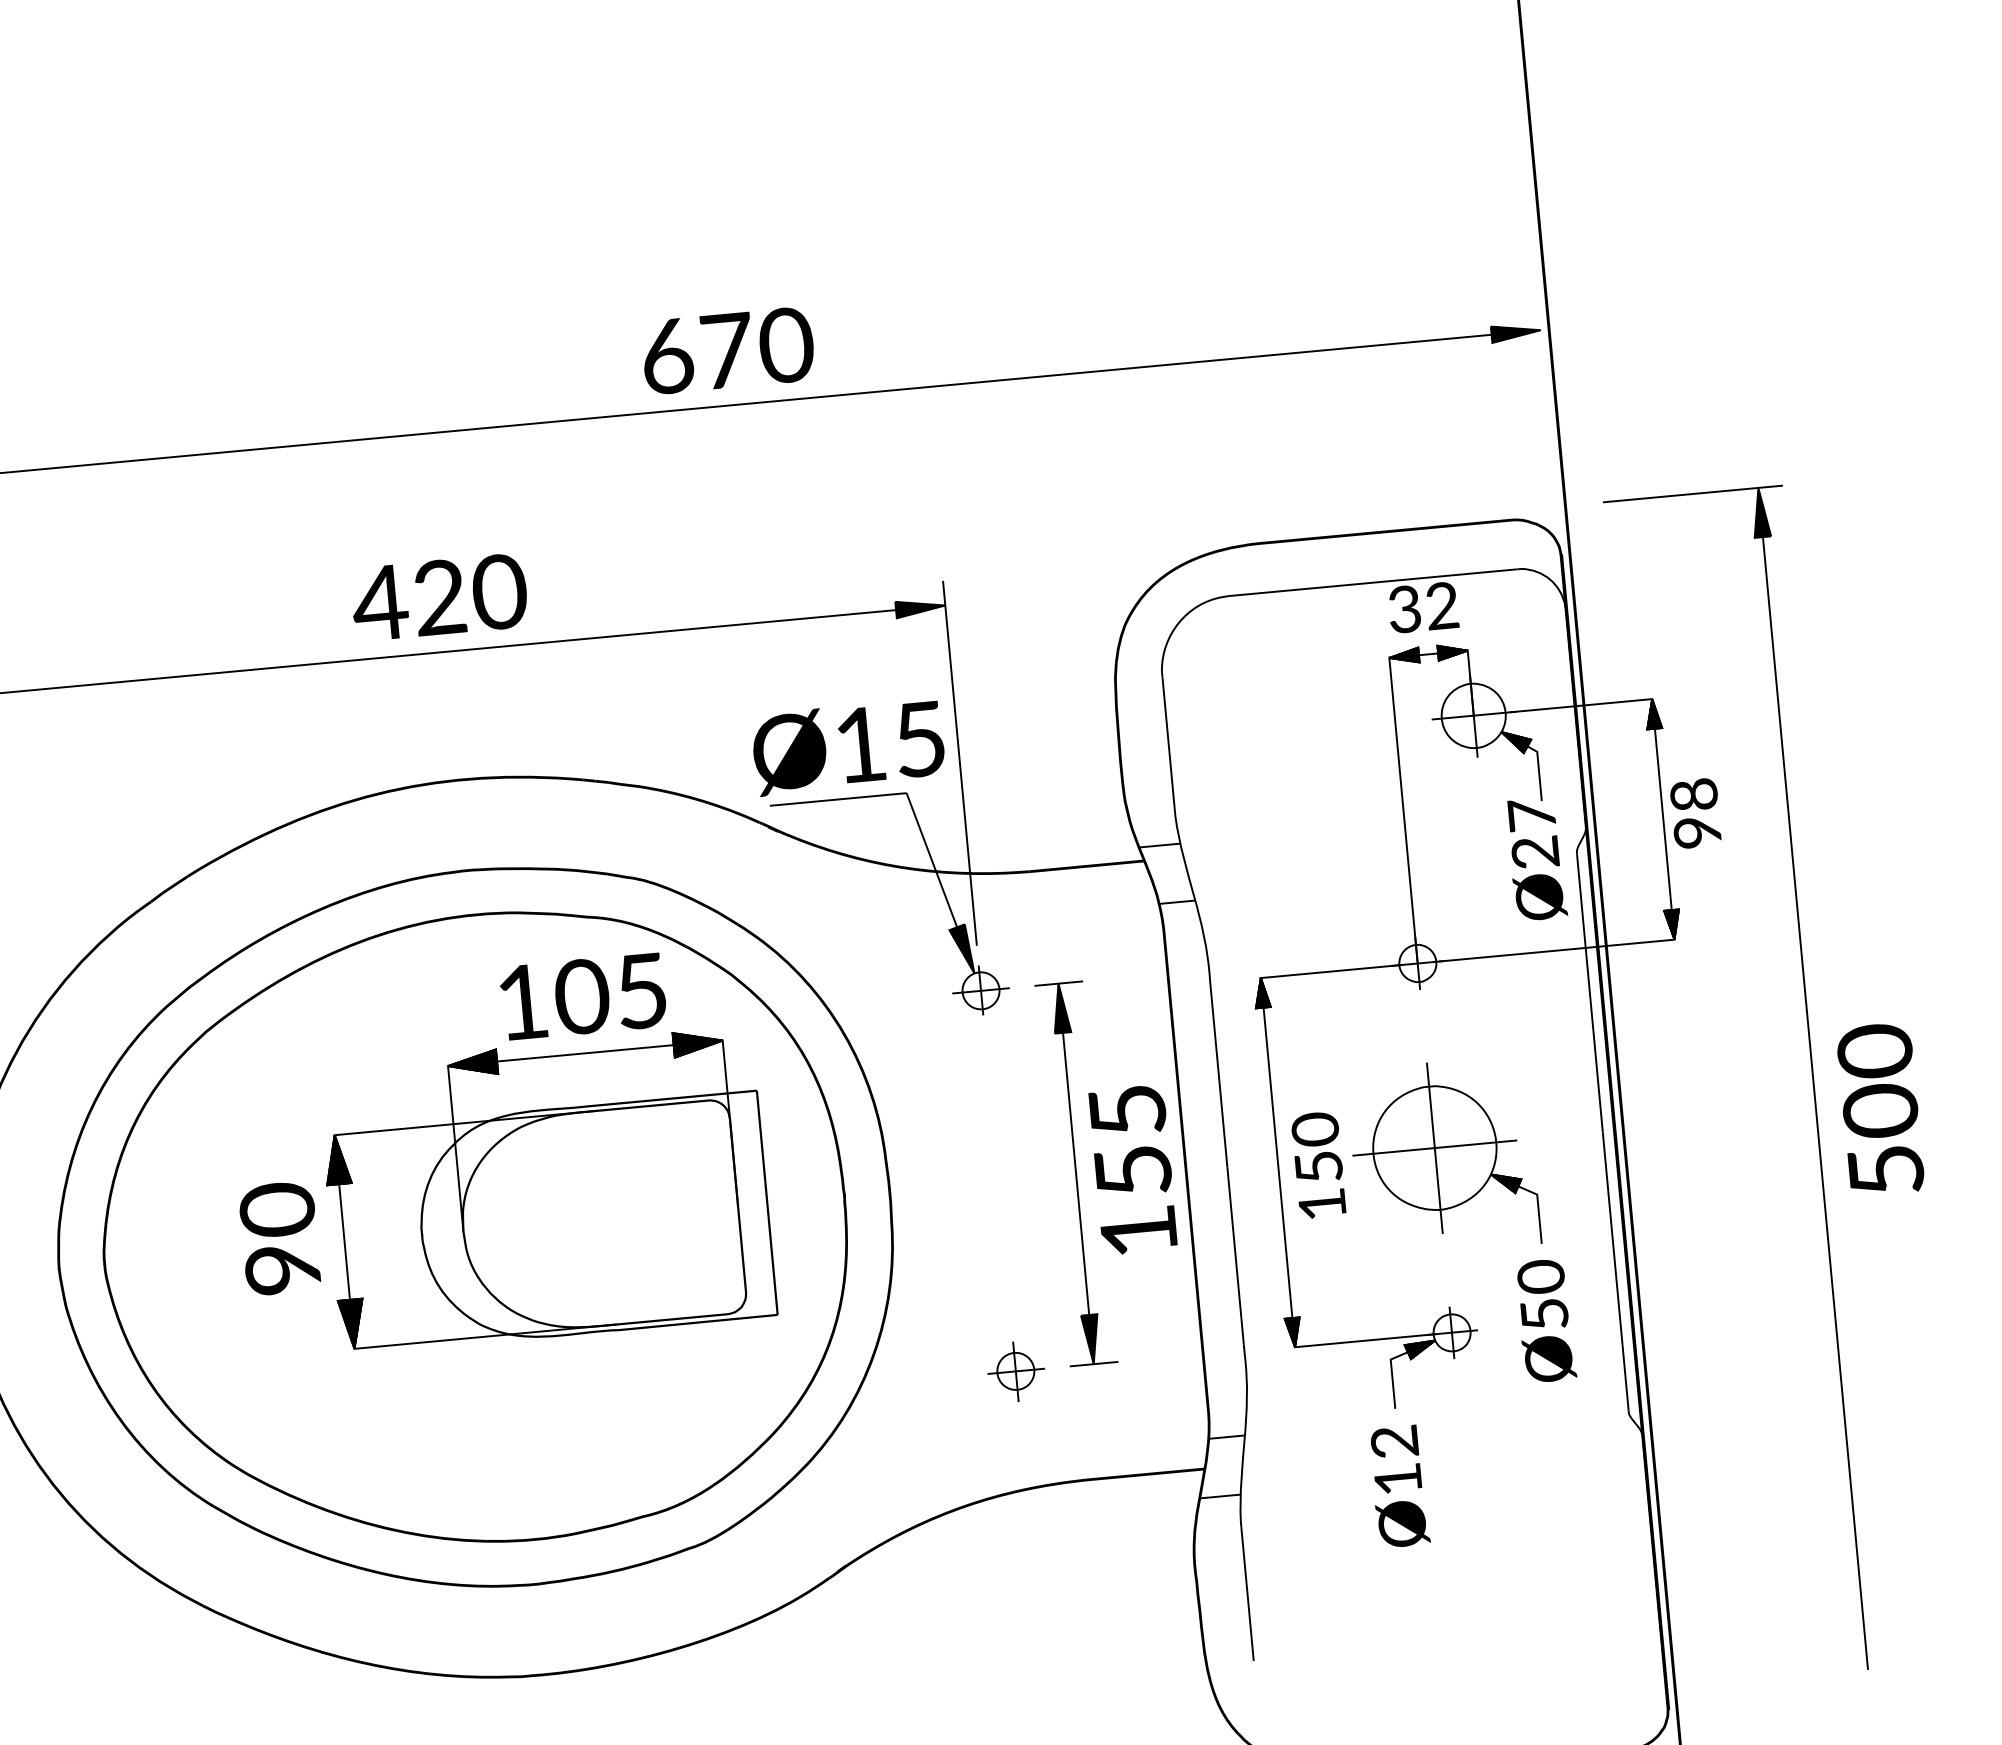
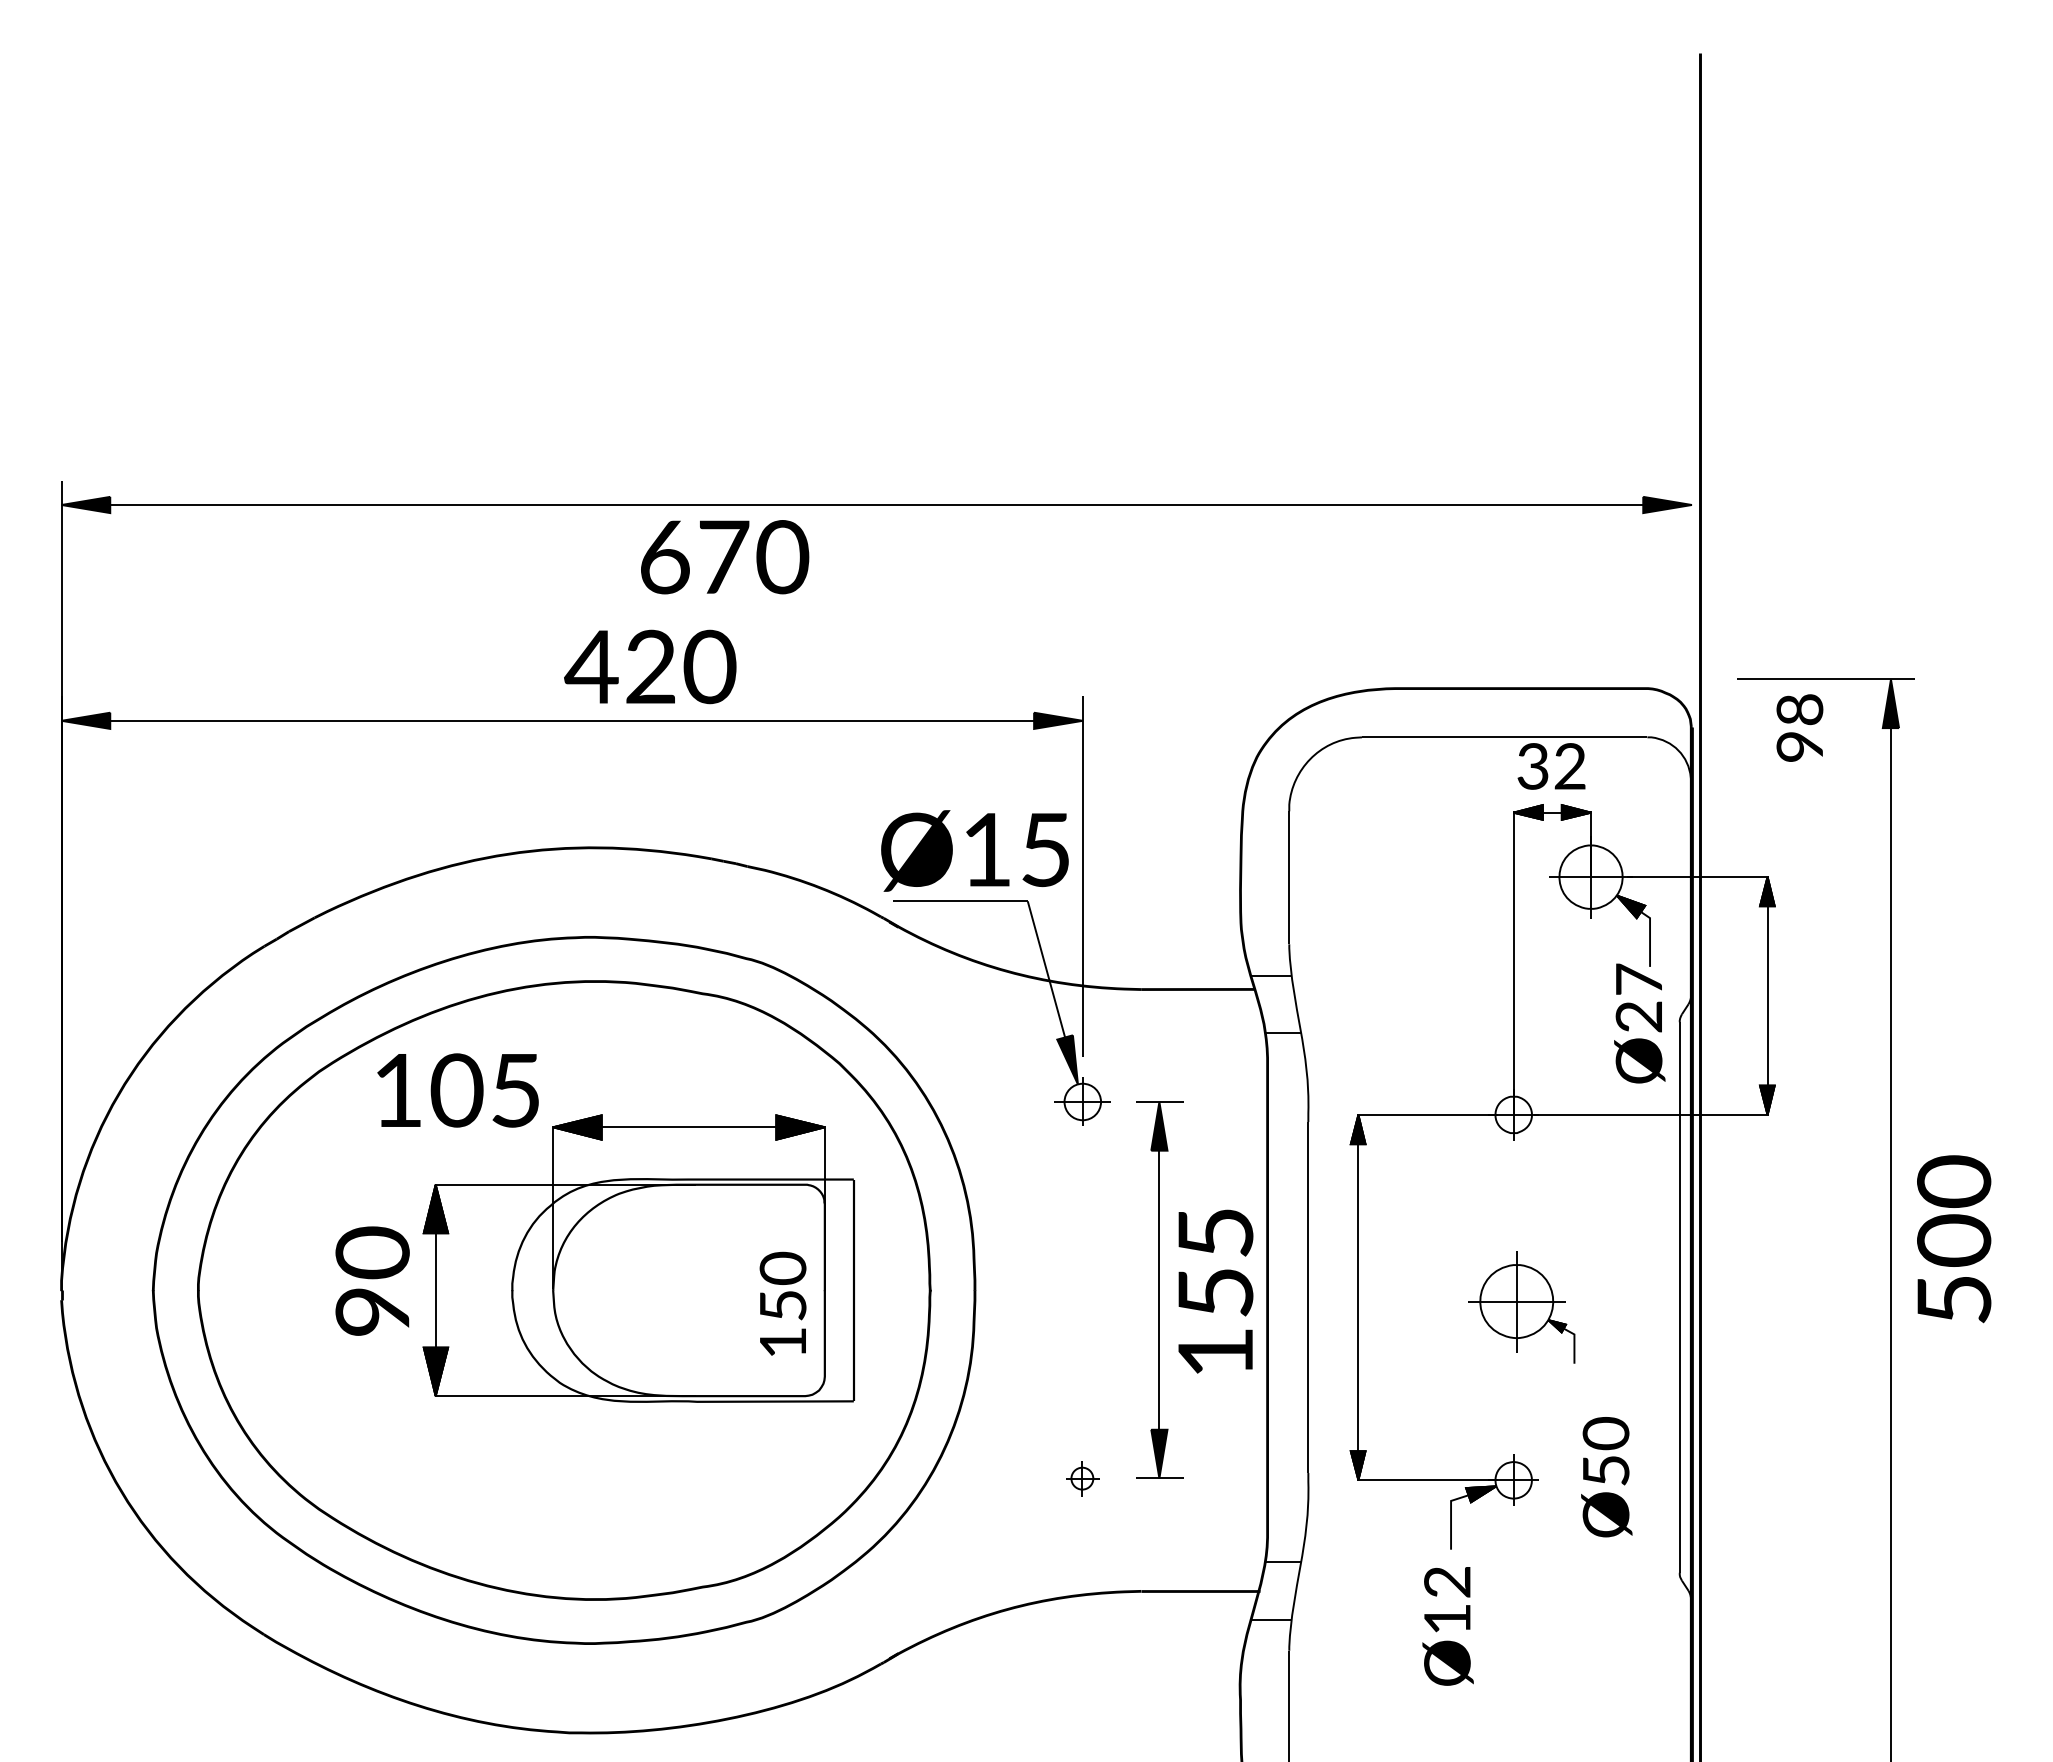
text: (728, 351) -> (725, 557), moved
text: (439, 597) -> (650, 666), moved
text: (1695, 812) -> (1799, 727), moved
text: (582, 996) -> (457, 1090), moved
text: (1880, 1109) -> (1954, 1239), moved
part: (1443, 1157) -> (1521, 1307), size x0.6
text: (1318, 1165) -> (782, 1303), moved
part: (1016, 1371) -> (1082, 1478), size x0.6

